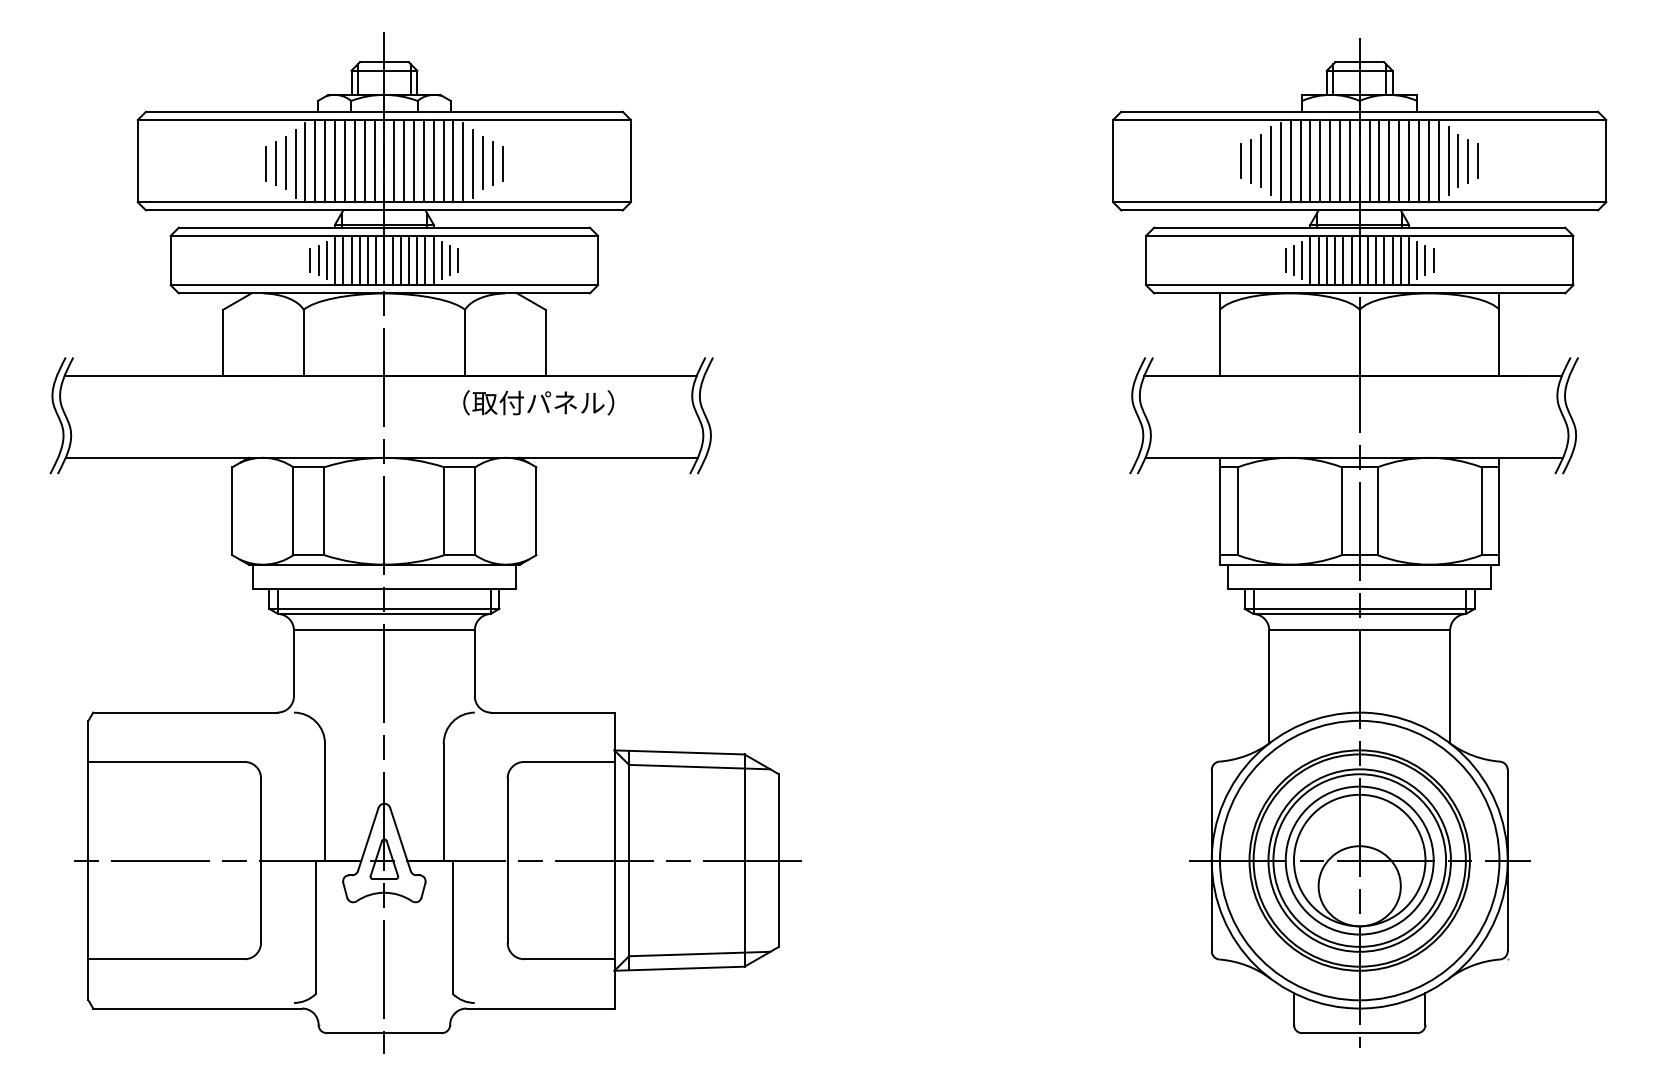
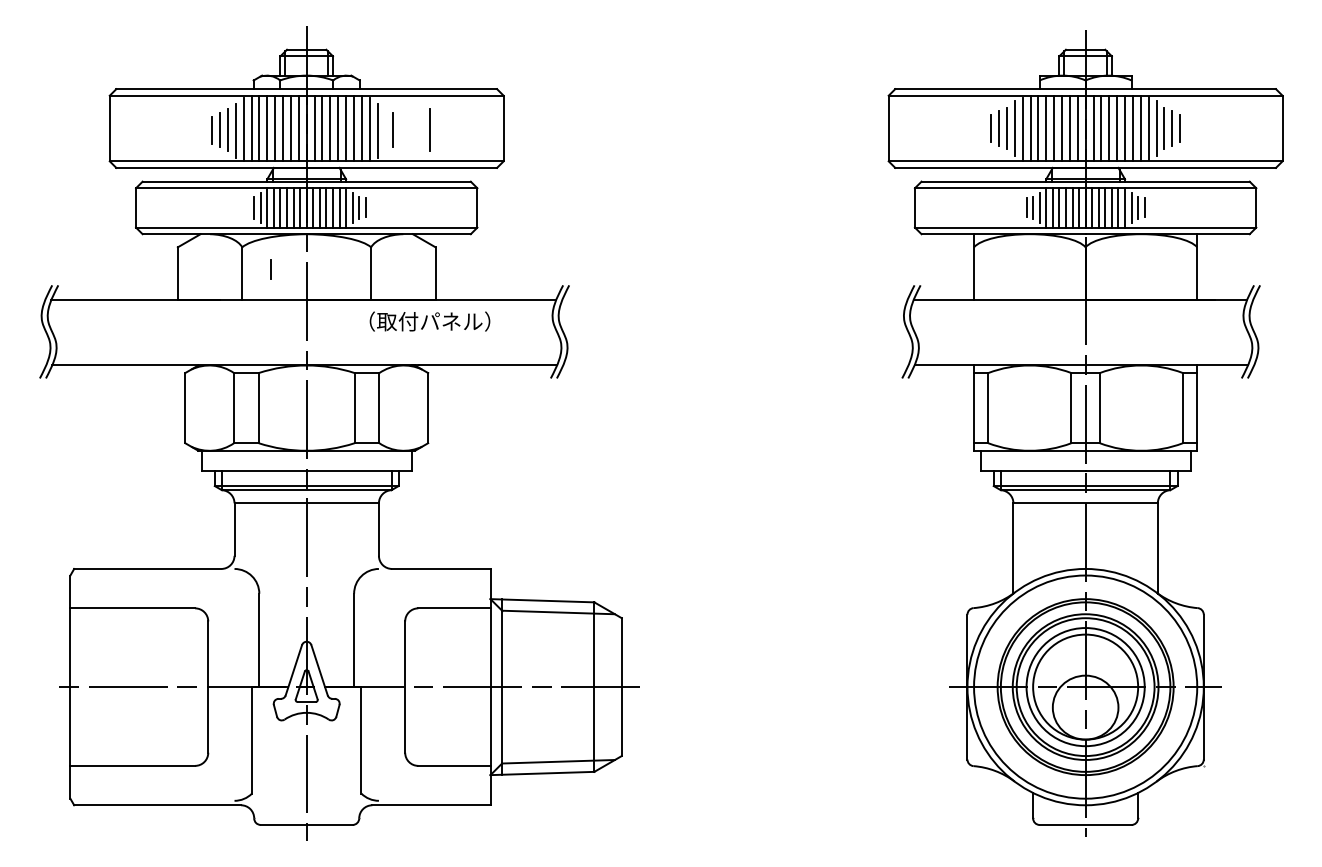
line: (482, 162) -> (429, 129), moved
line: (502, 163) -> (401, 130), removed
line: (309, 260) -> (270, 269), moved

